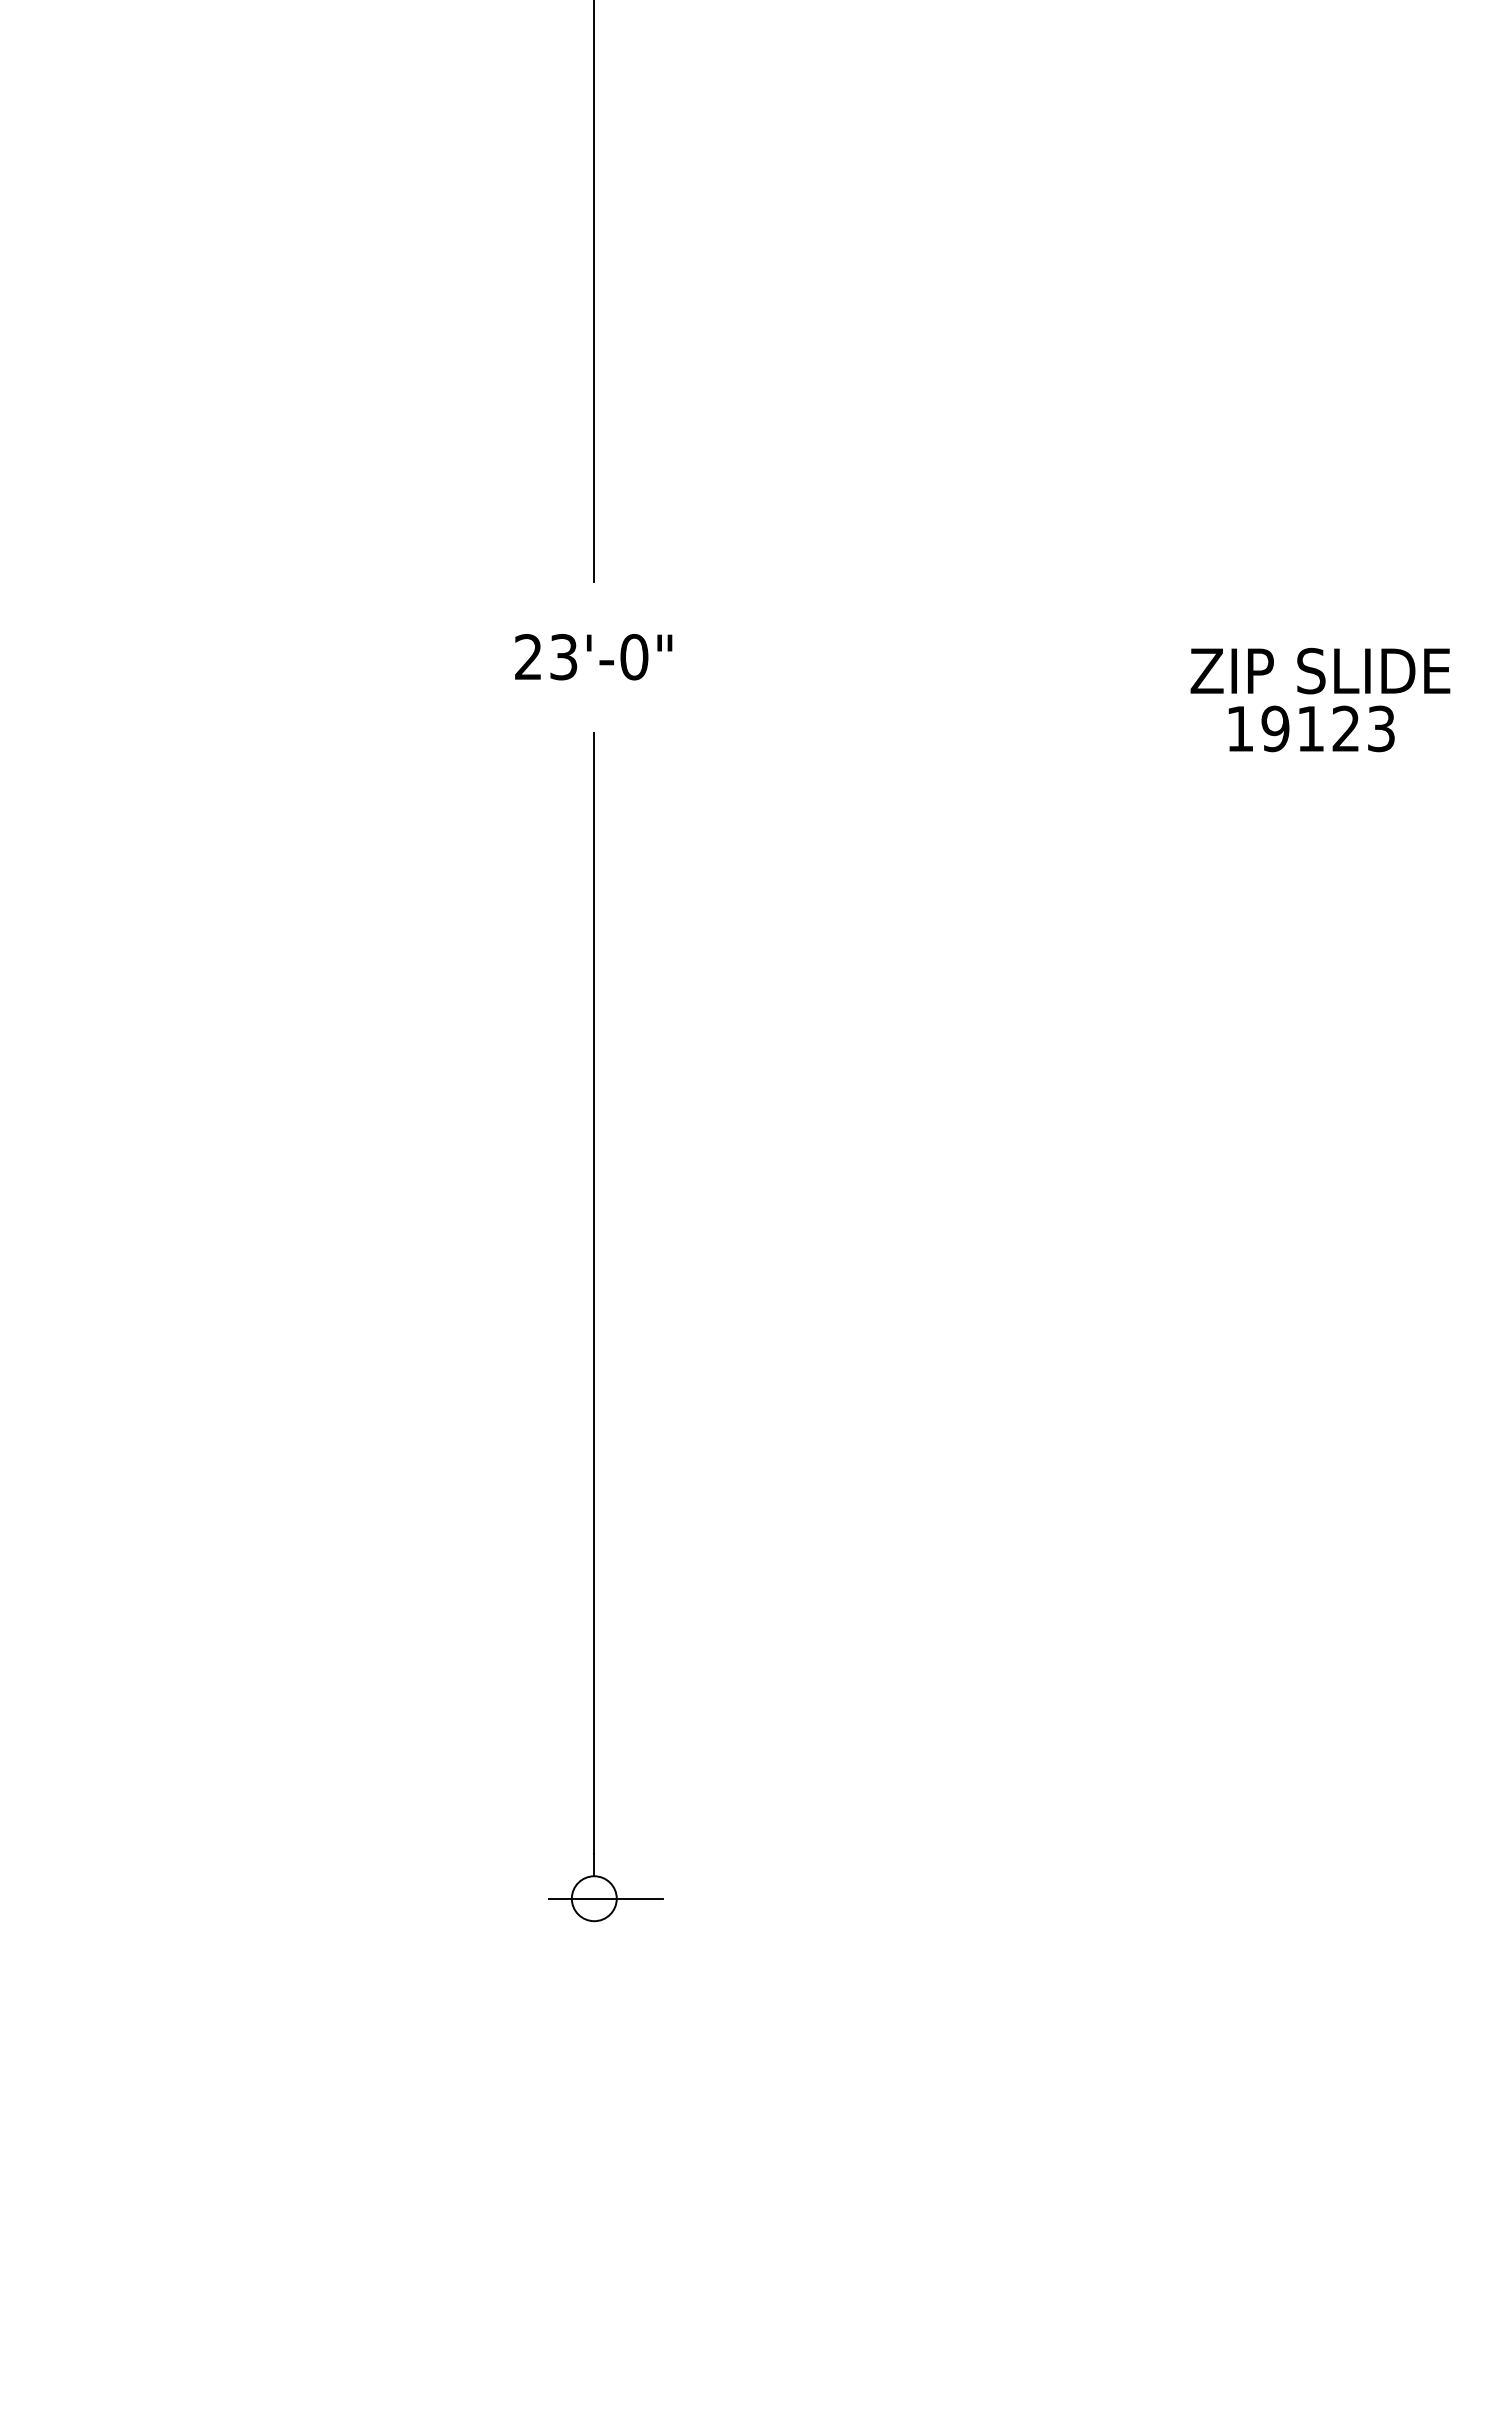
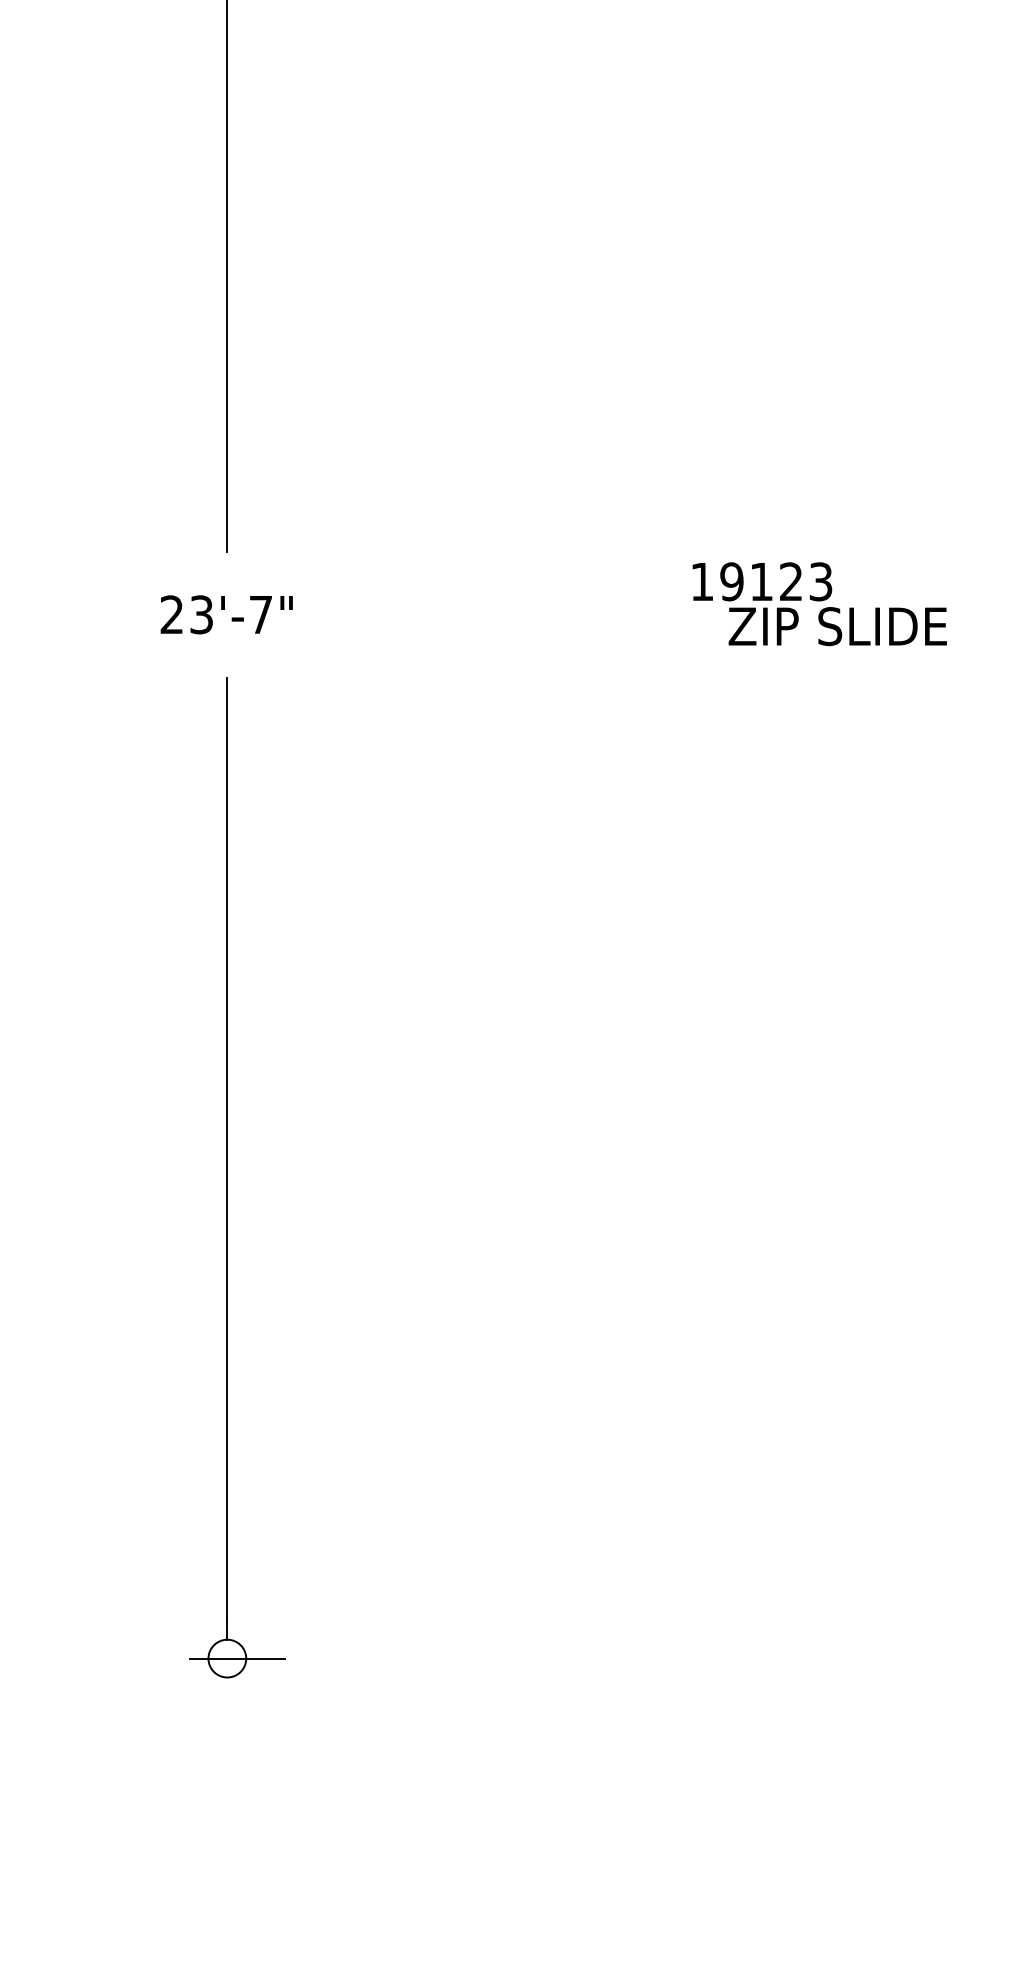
text: (634, 657) -> (261, 615), 23'-0" -> 23'-7"
text: (1311, 728) -> (762, 581), moved

